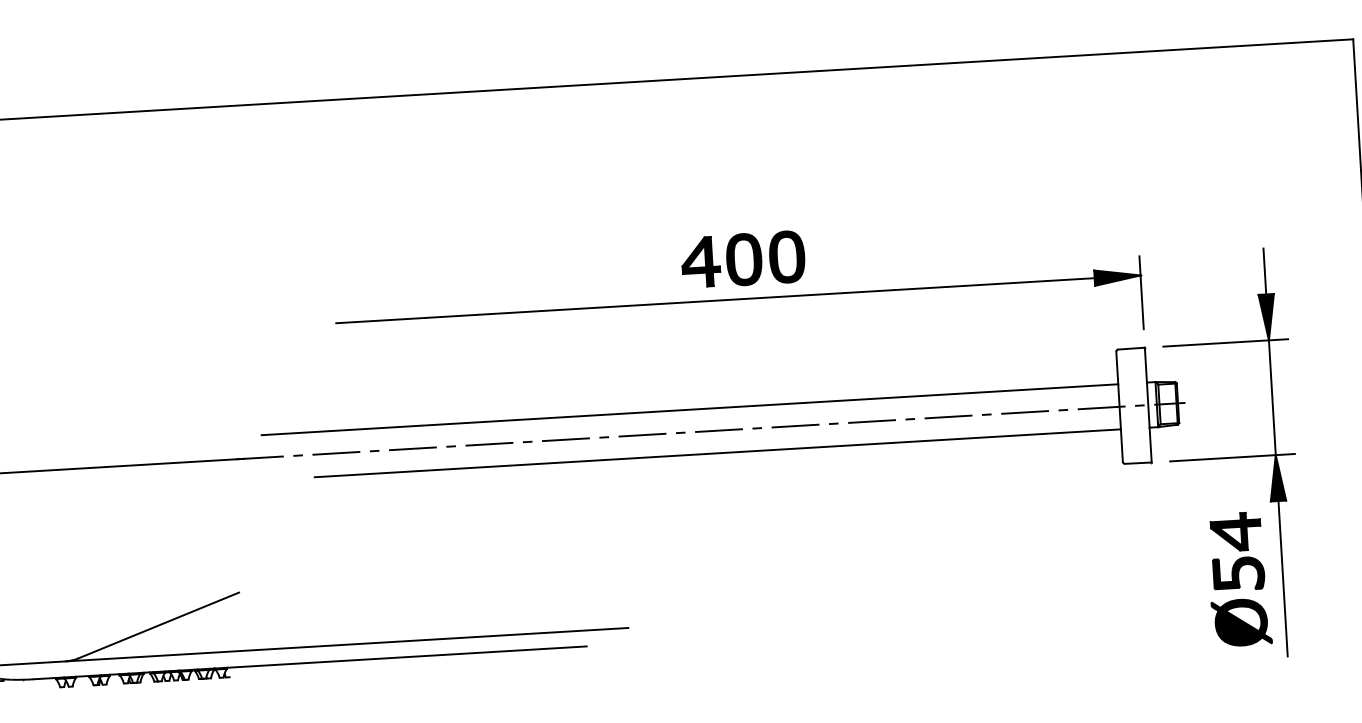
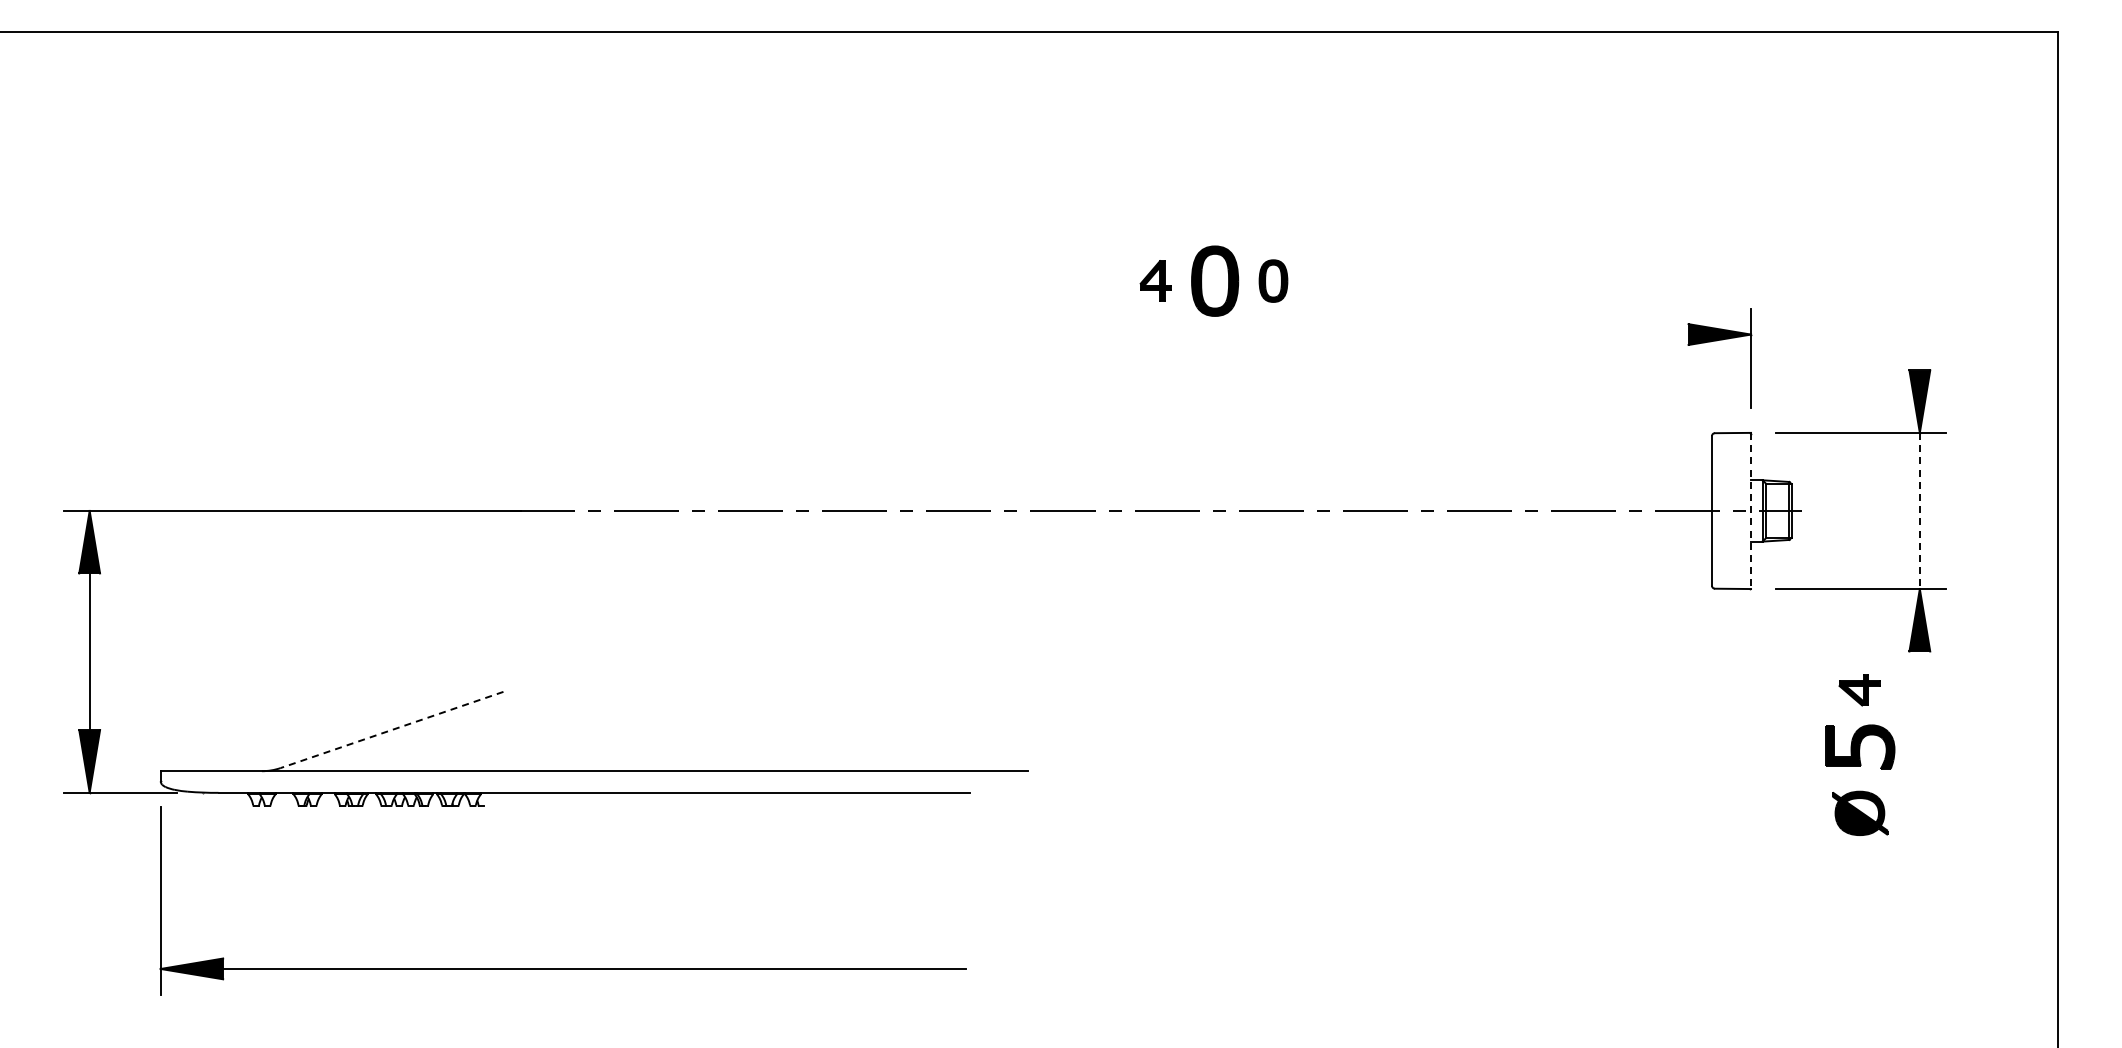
part: (787, 256) -> (1273, 280), size x0.6
part: (700, 261) -> (1155, 280), size x0.6
line: (1264, 270) -> (1919, 338), removed
line: (715, 300) -> (1172, 334), removed
line: (1272, 398) -> (1919, 511), solid -> dashed
line: (1148, 405) -> (1751, 511), solid -> dashed
line: (690, 409) -> (1129, 480), removed
line: (717, 453) -> (1163, 541), removed
part: (1235, 532) -> (1859, 690), size x0.6
line: (1282, 578) -> (1919, 756), removed
part: (1241, 622) -> (1860, 813), size x0.7
line: (159, 625) -> (392, 729), solid -> dashed

